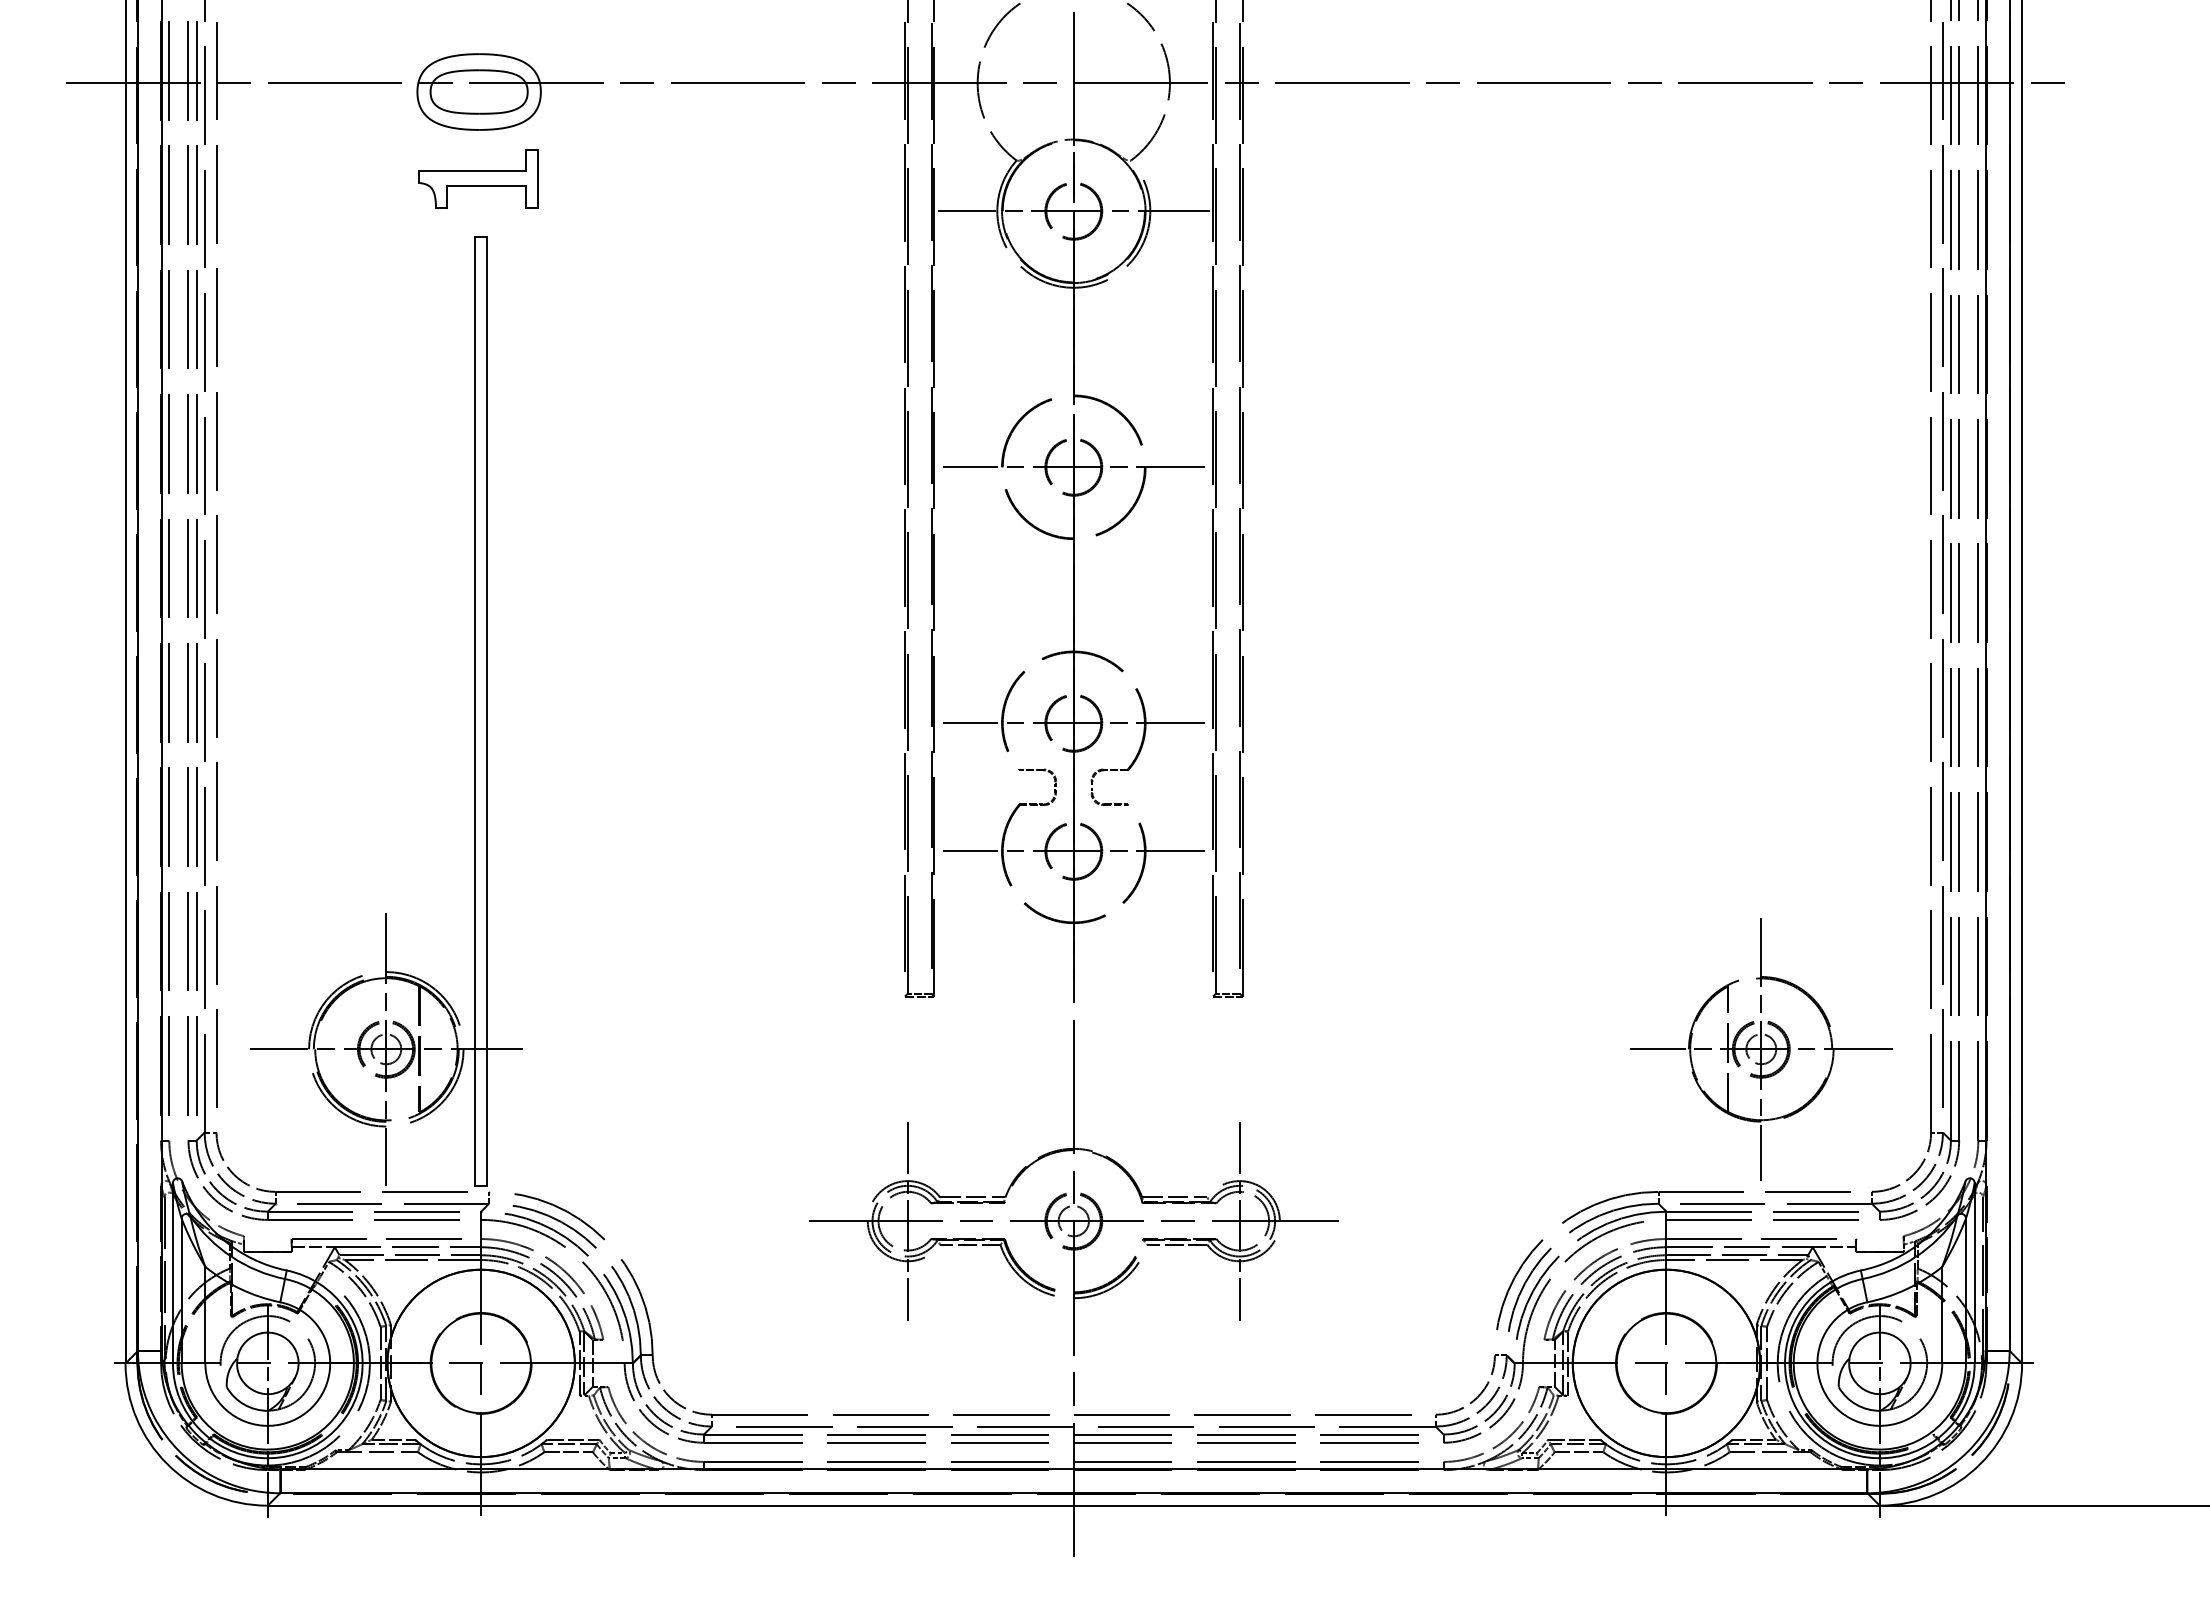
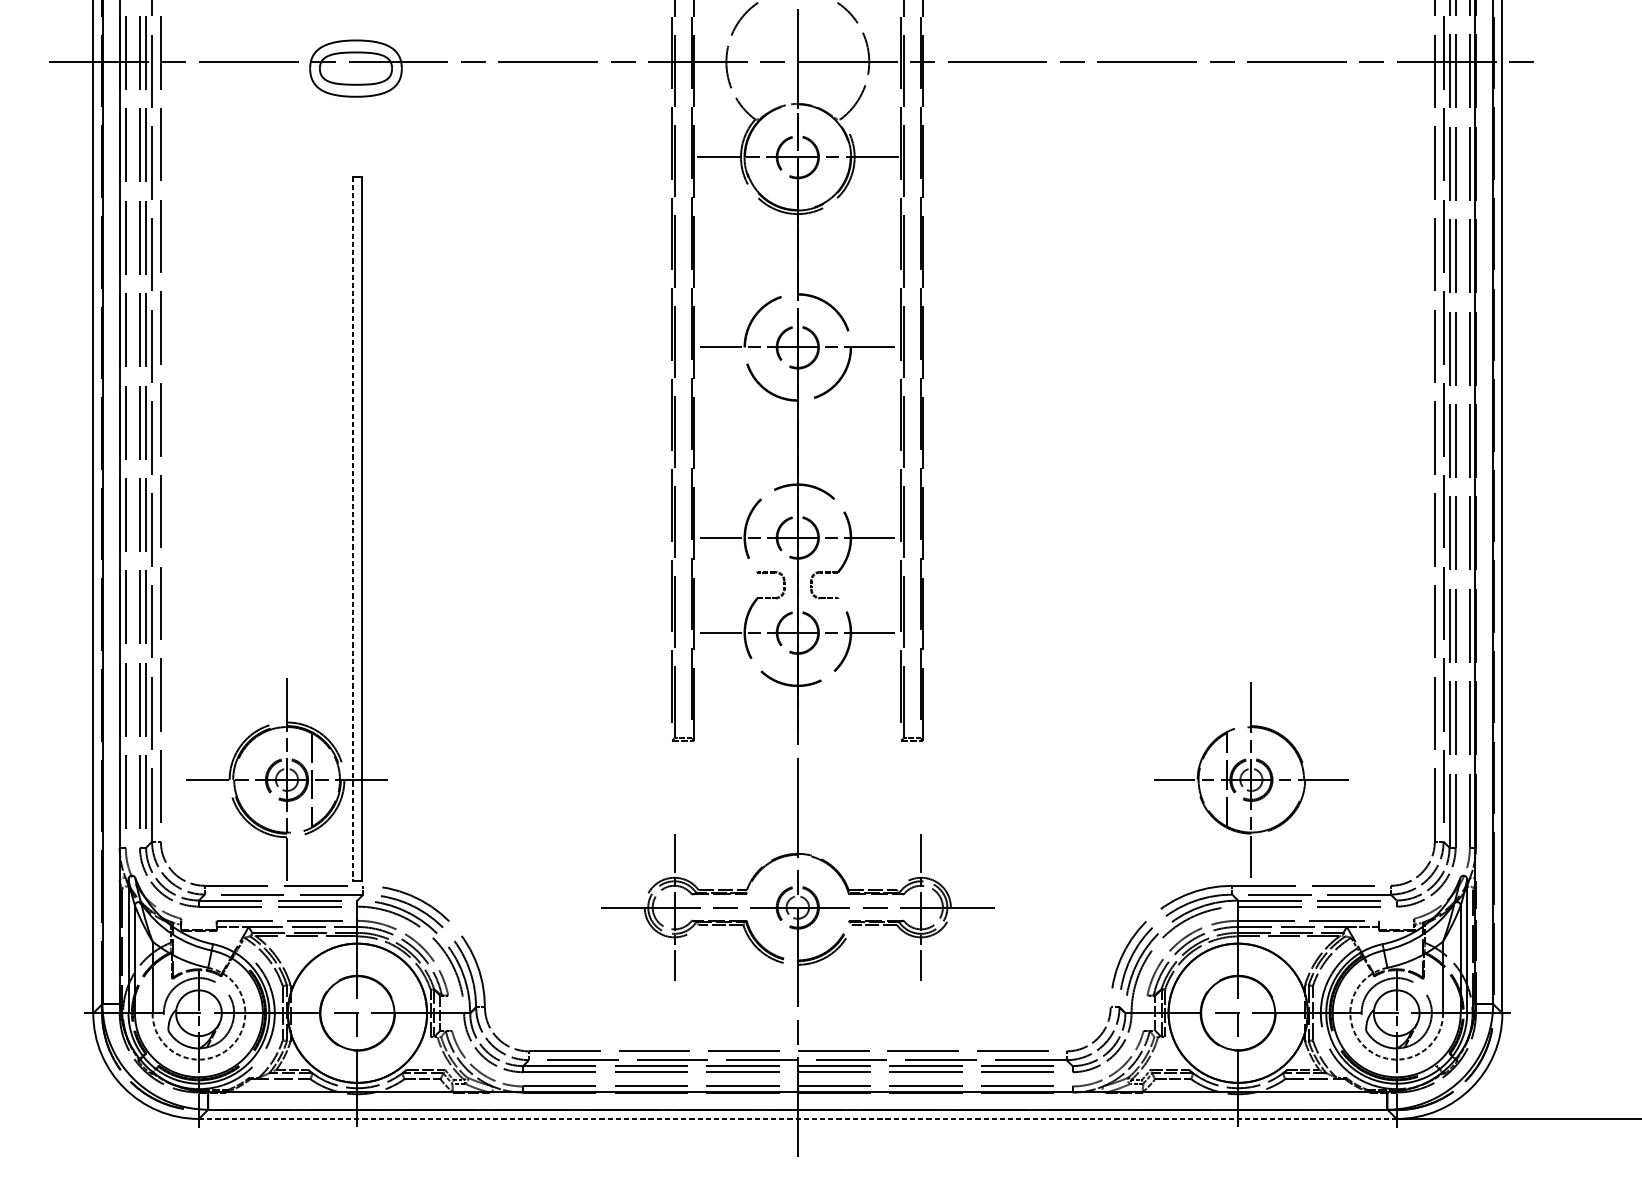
part: (478, 178) -> (355, 132), removed
line: (475, 712) -> (353, 529), solid -> dashed
part: (1761, 1049) -> (1251, 780), moved
arc: (307, 1411) -> (228, 1048), solid -> dashed
arc: (1840, 1411) -> (1367, 1048), solid -> dashed
line: (1074, 1505) -> (798, 1118), solid -> dashed

